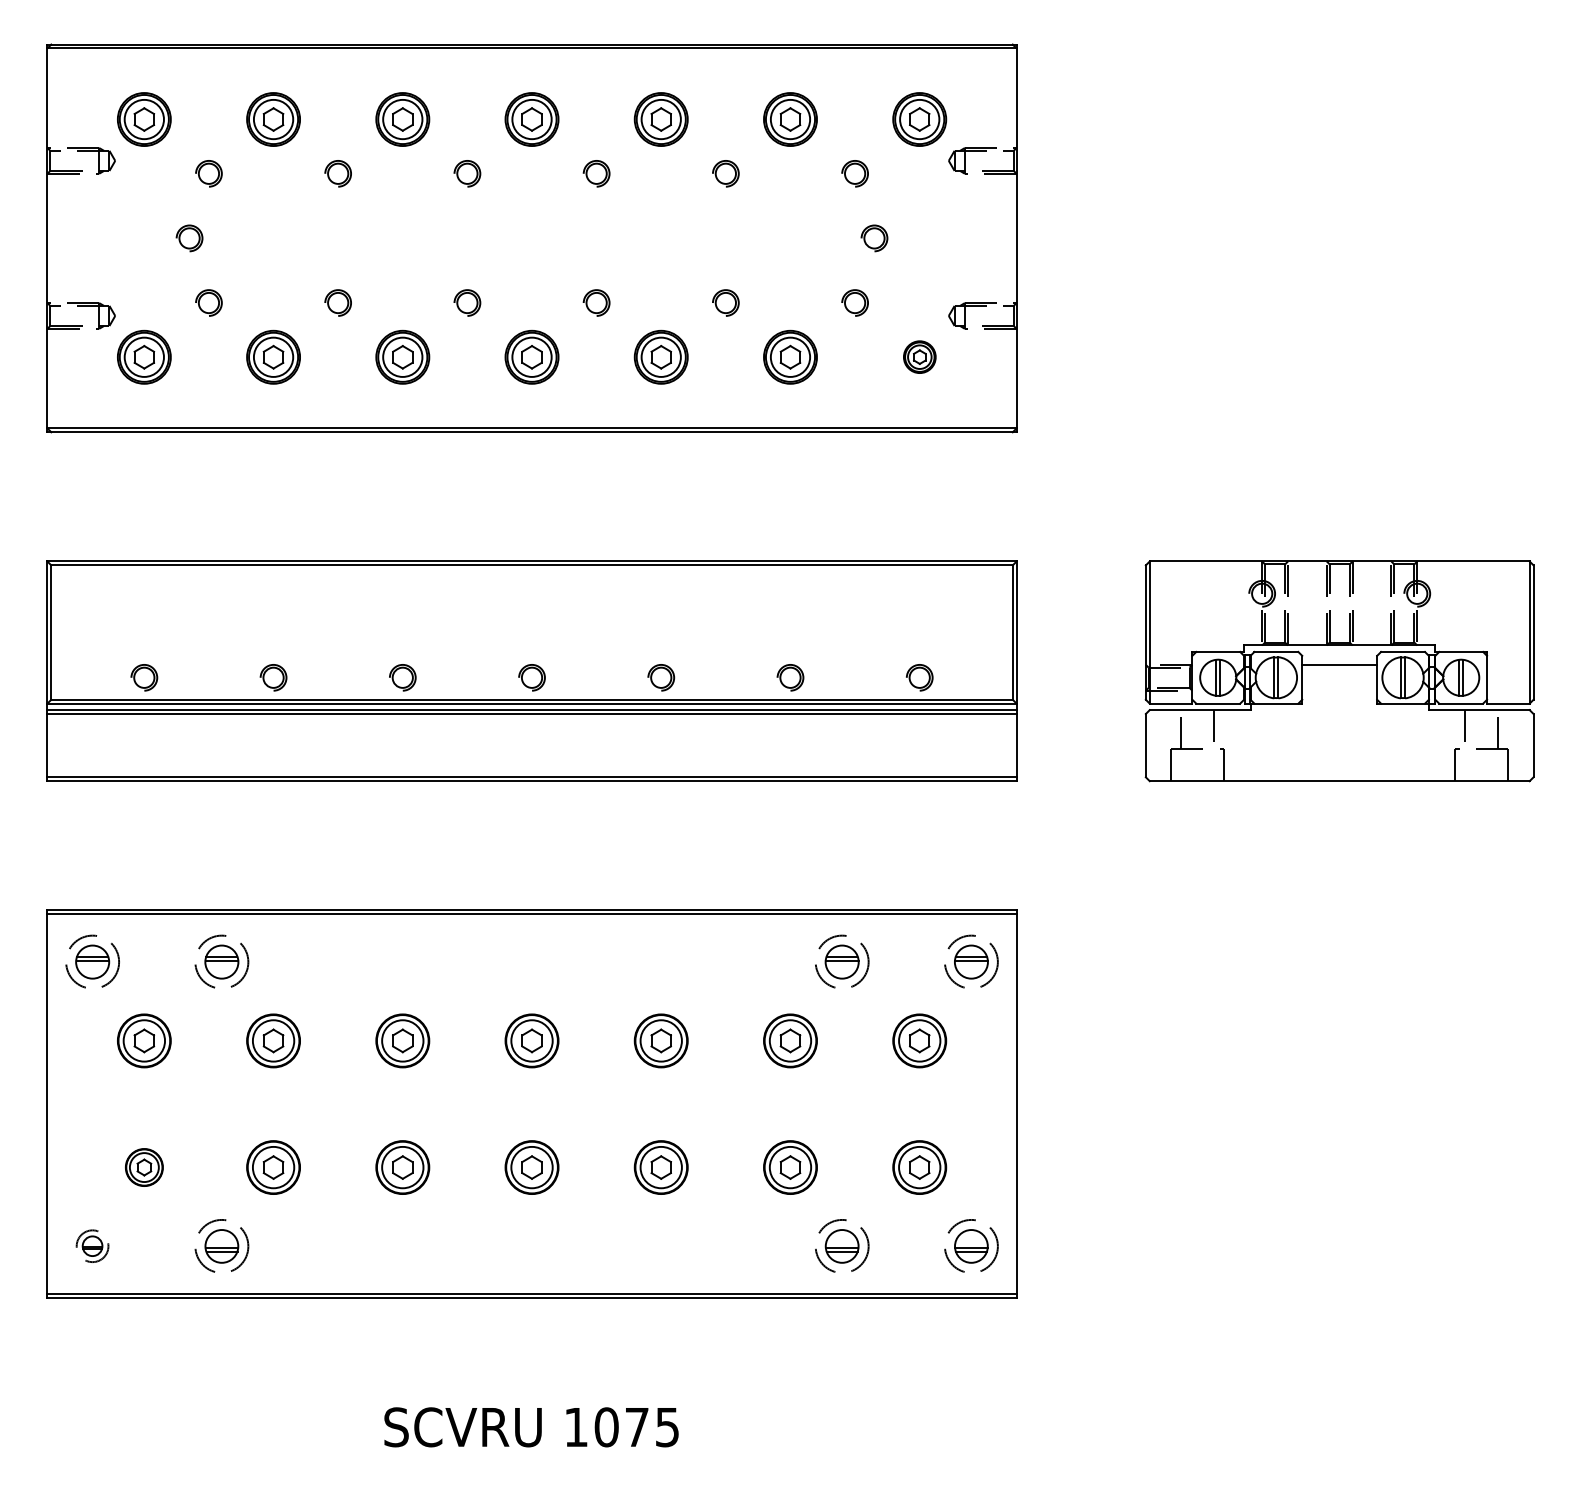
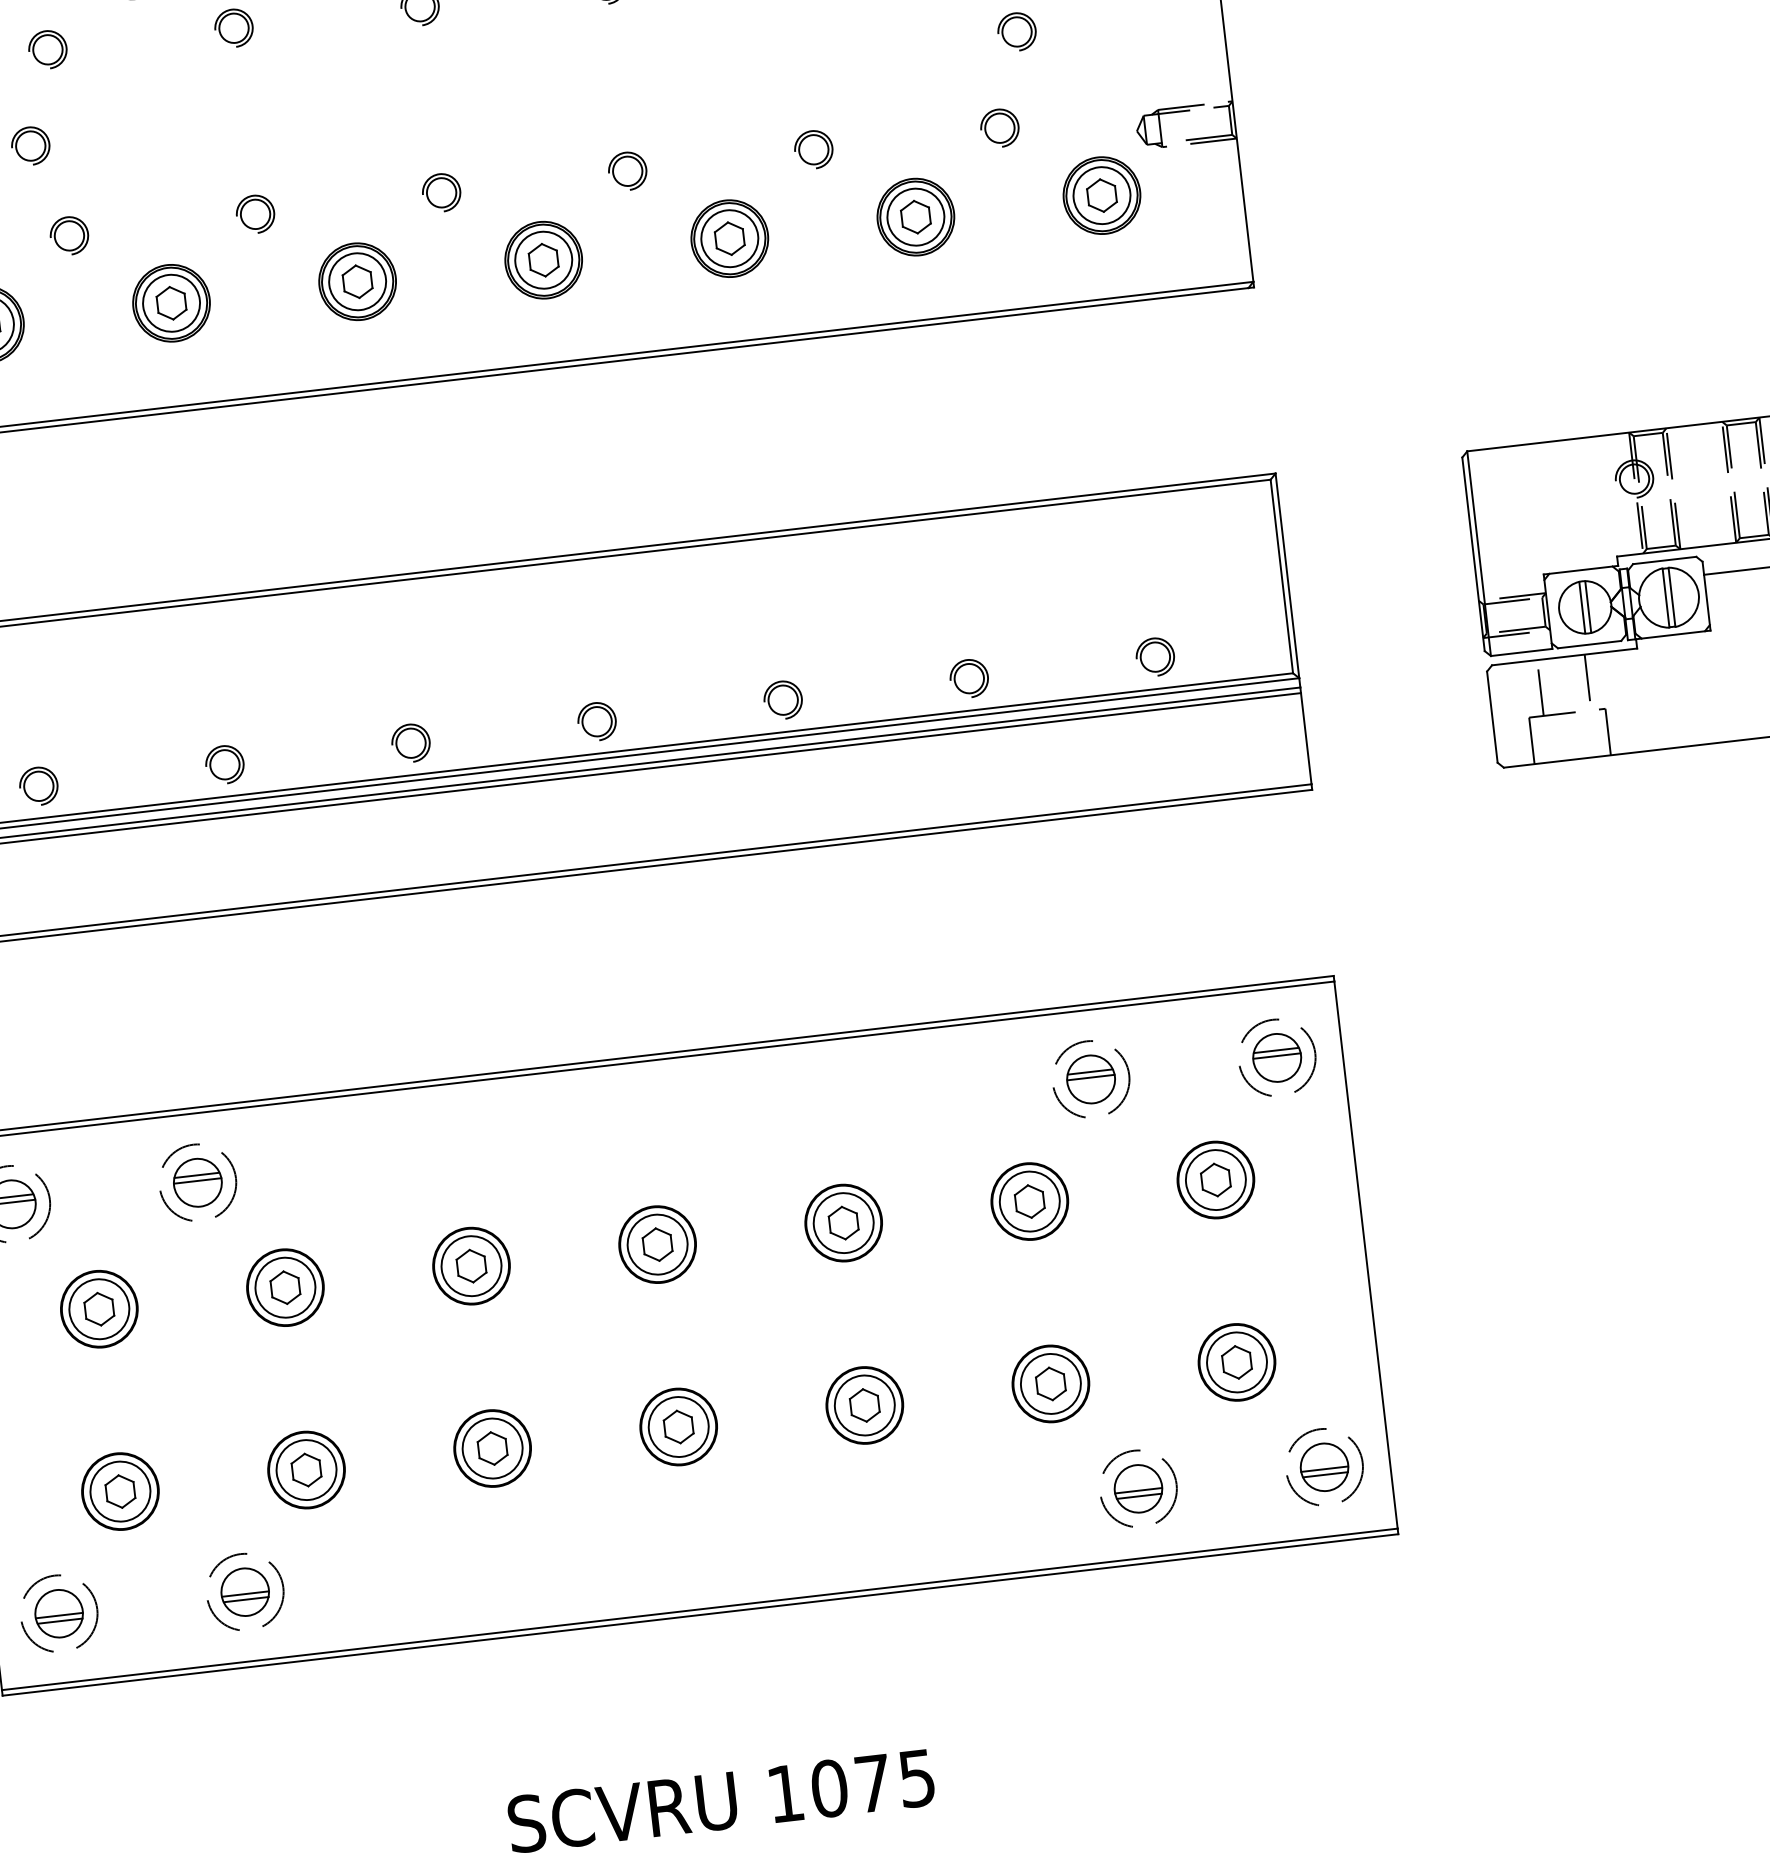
part: (919, 356) -> (1101, 194), size x1.67
part: (144, 1167) -> (120, 1491), size x1.43
part: (92, 1245) -> (58, 1612), size x1.67

